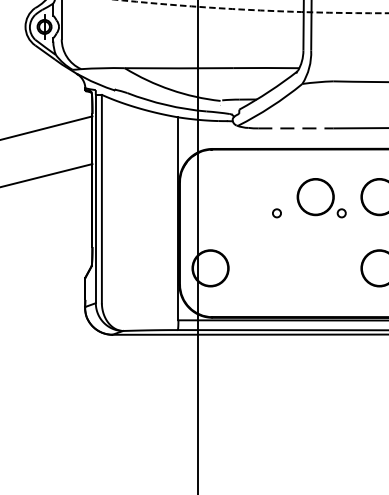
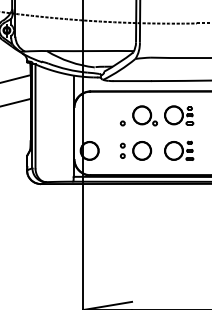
line: (296, 129) -> (132, 81), dashed -> solid
part: (304, 267) -> (136, 150), added

